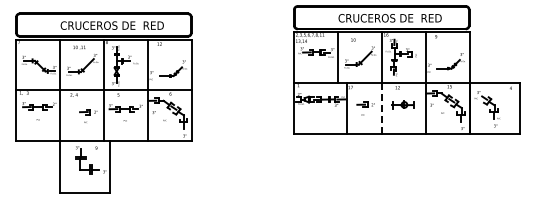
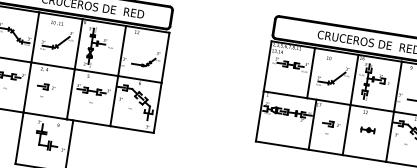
part: (402, 104) -> (367, 129), size x0.62
line: (381, 108) -> (346, 130), dashed -> solid
part: (88, 115) -> (45, 90), moved

